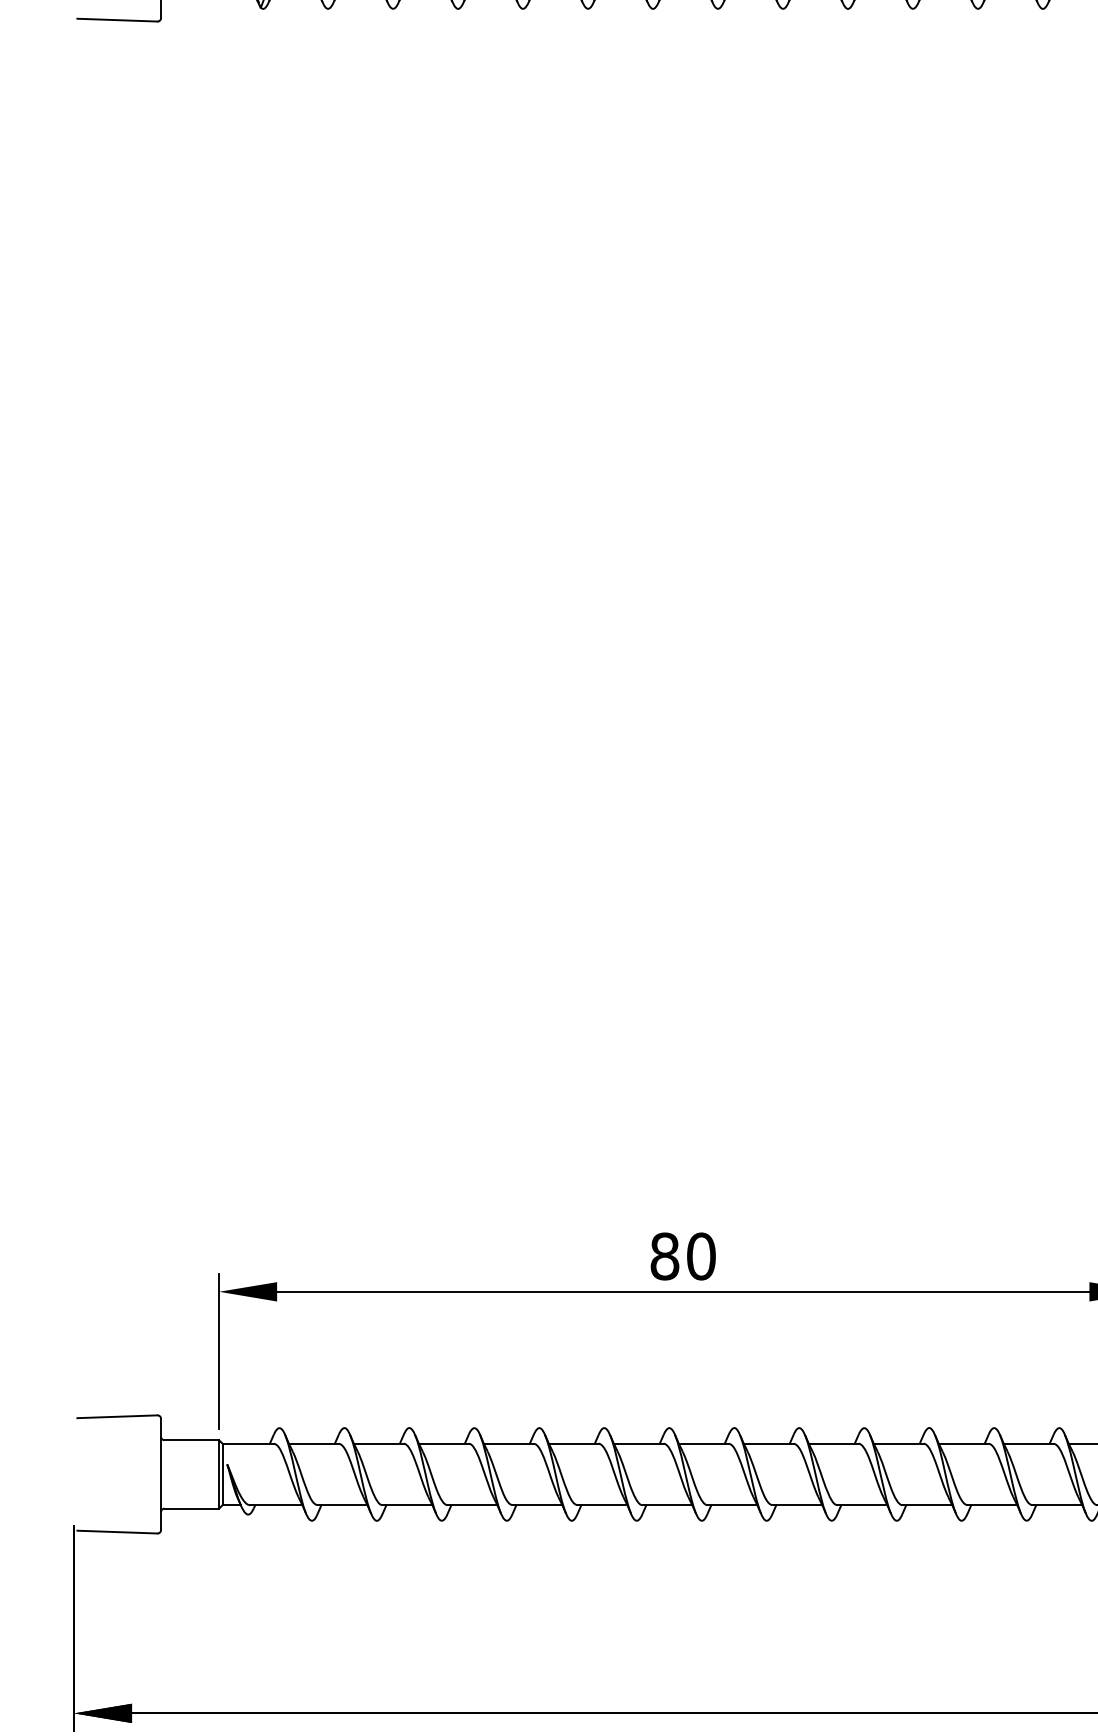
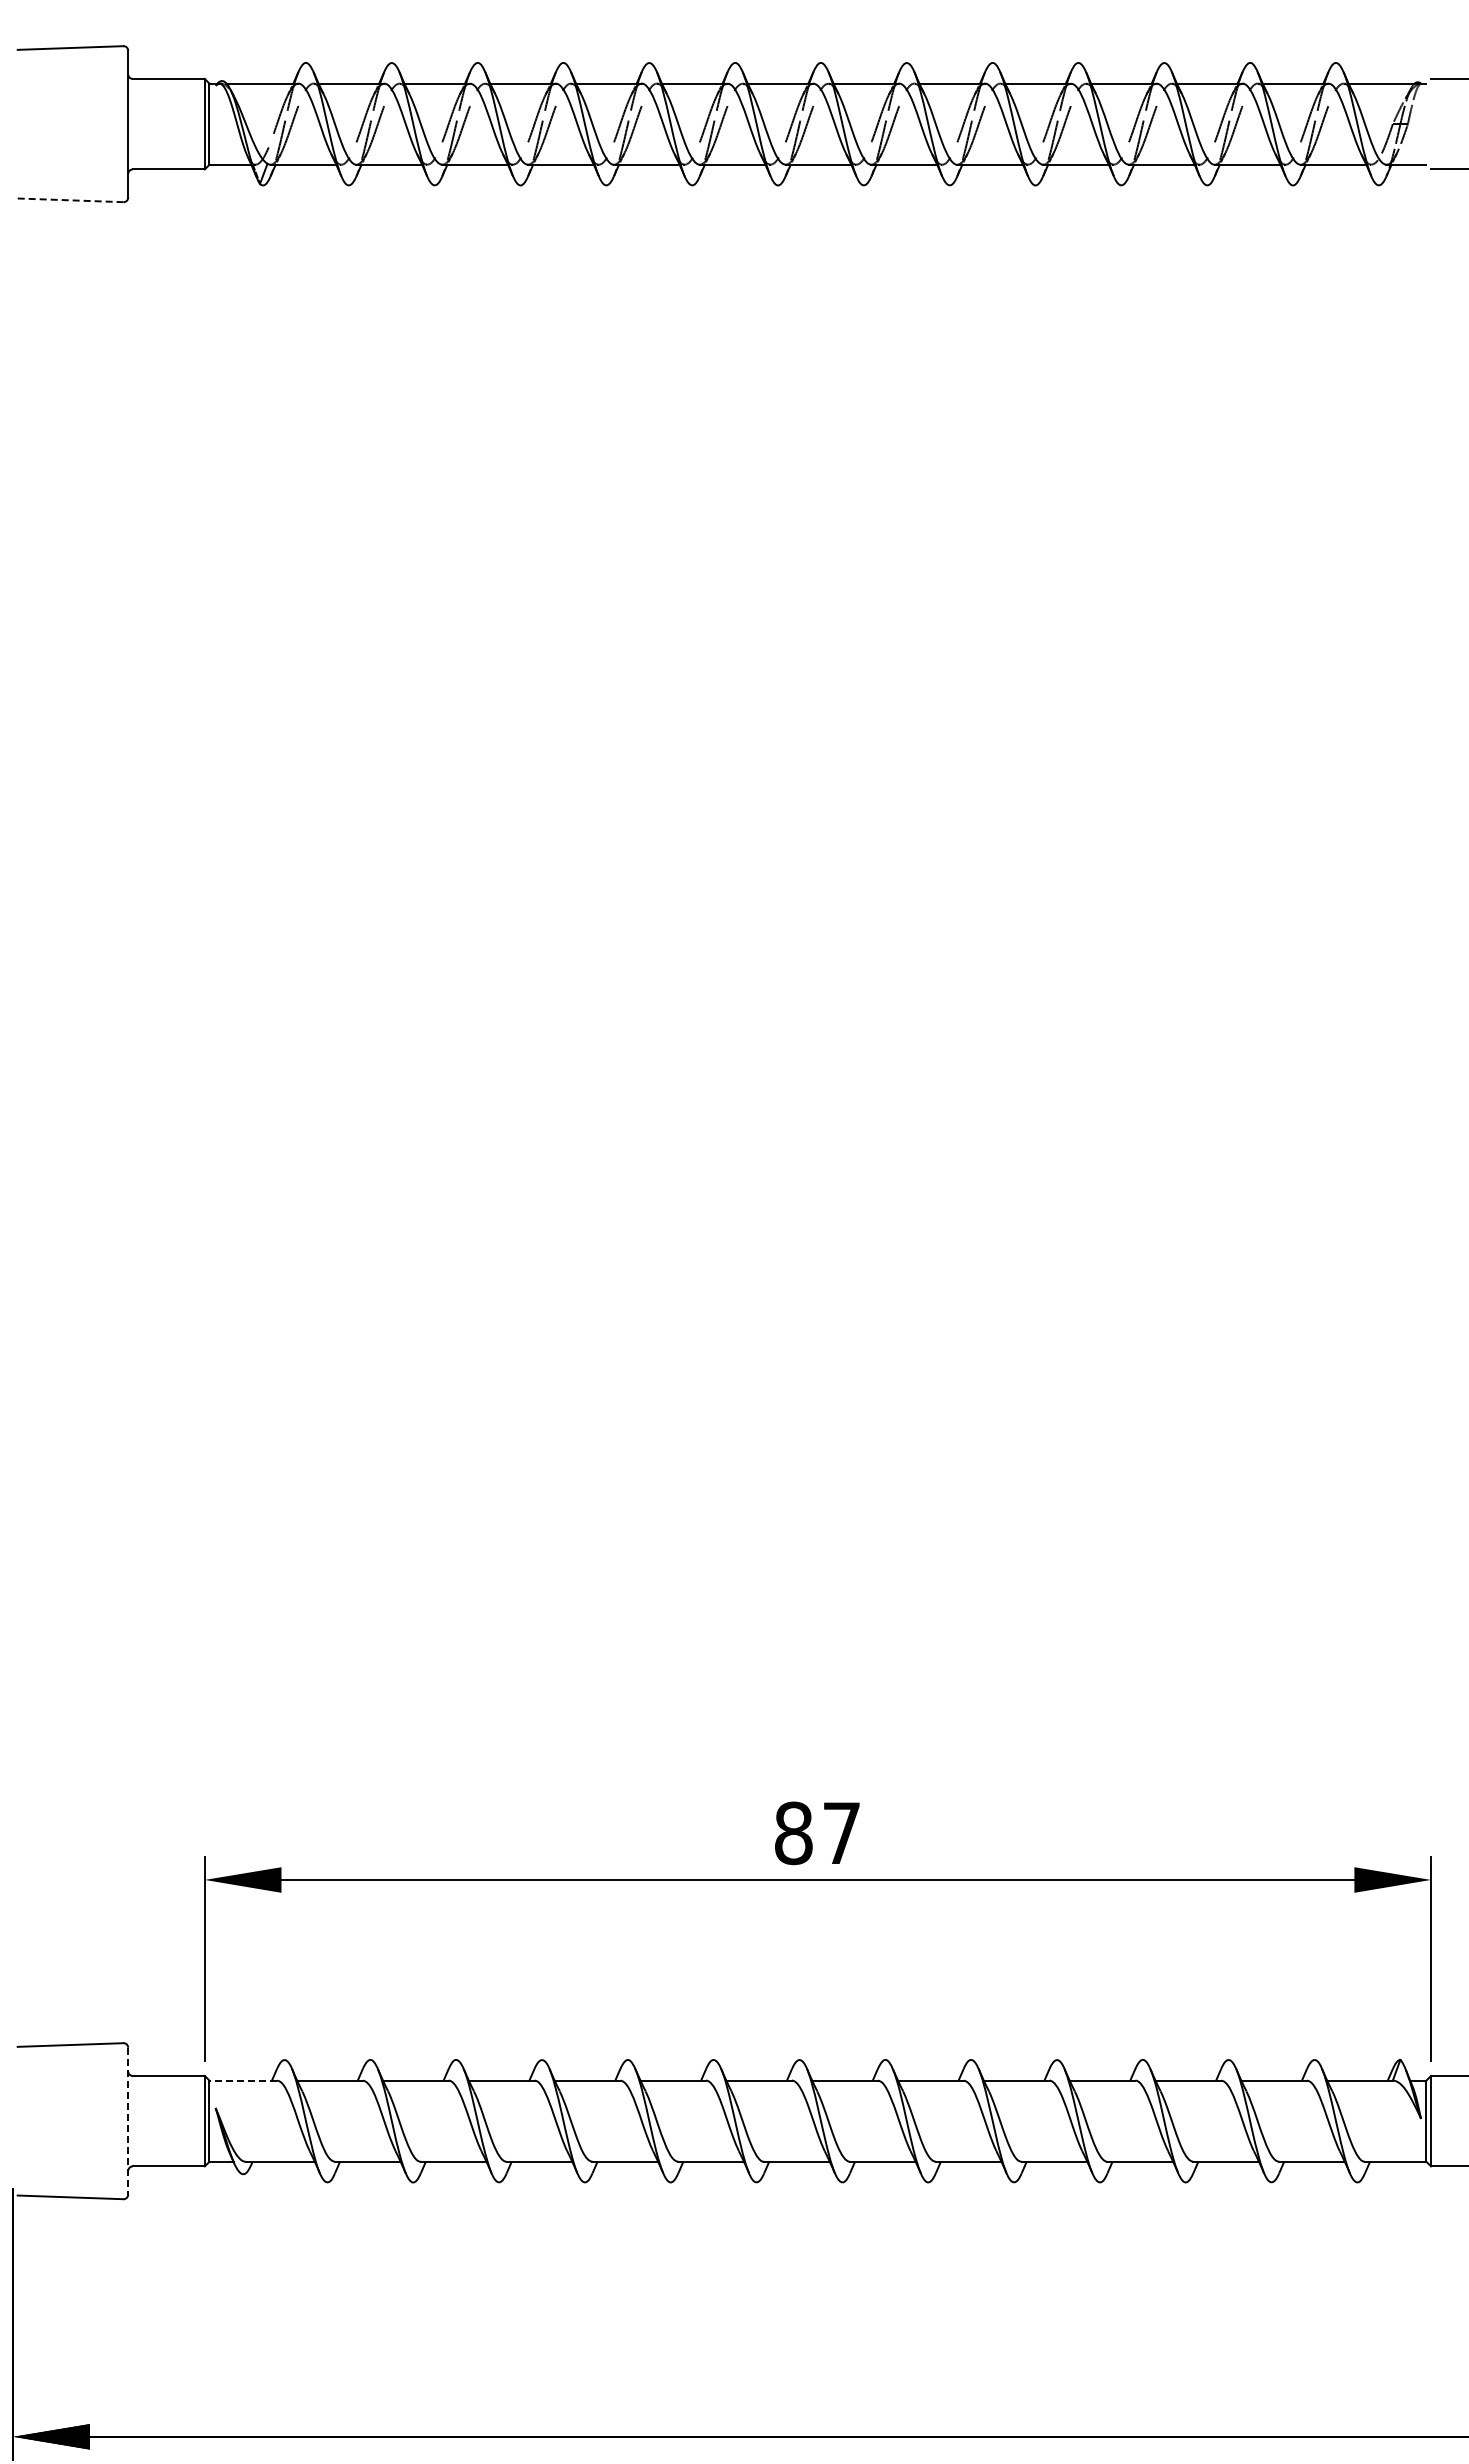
line: (117, 20) -> (70, 200), solid -> dashed
text: (701, 1256) -> (841, 1833), 80 -> 87
line: (248, 1443) -> (243, 2080), solid -> dashed
line: (161, 1474) -> (128, 2121), solid -> dashed

